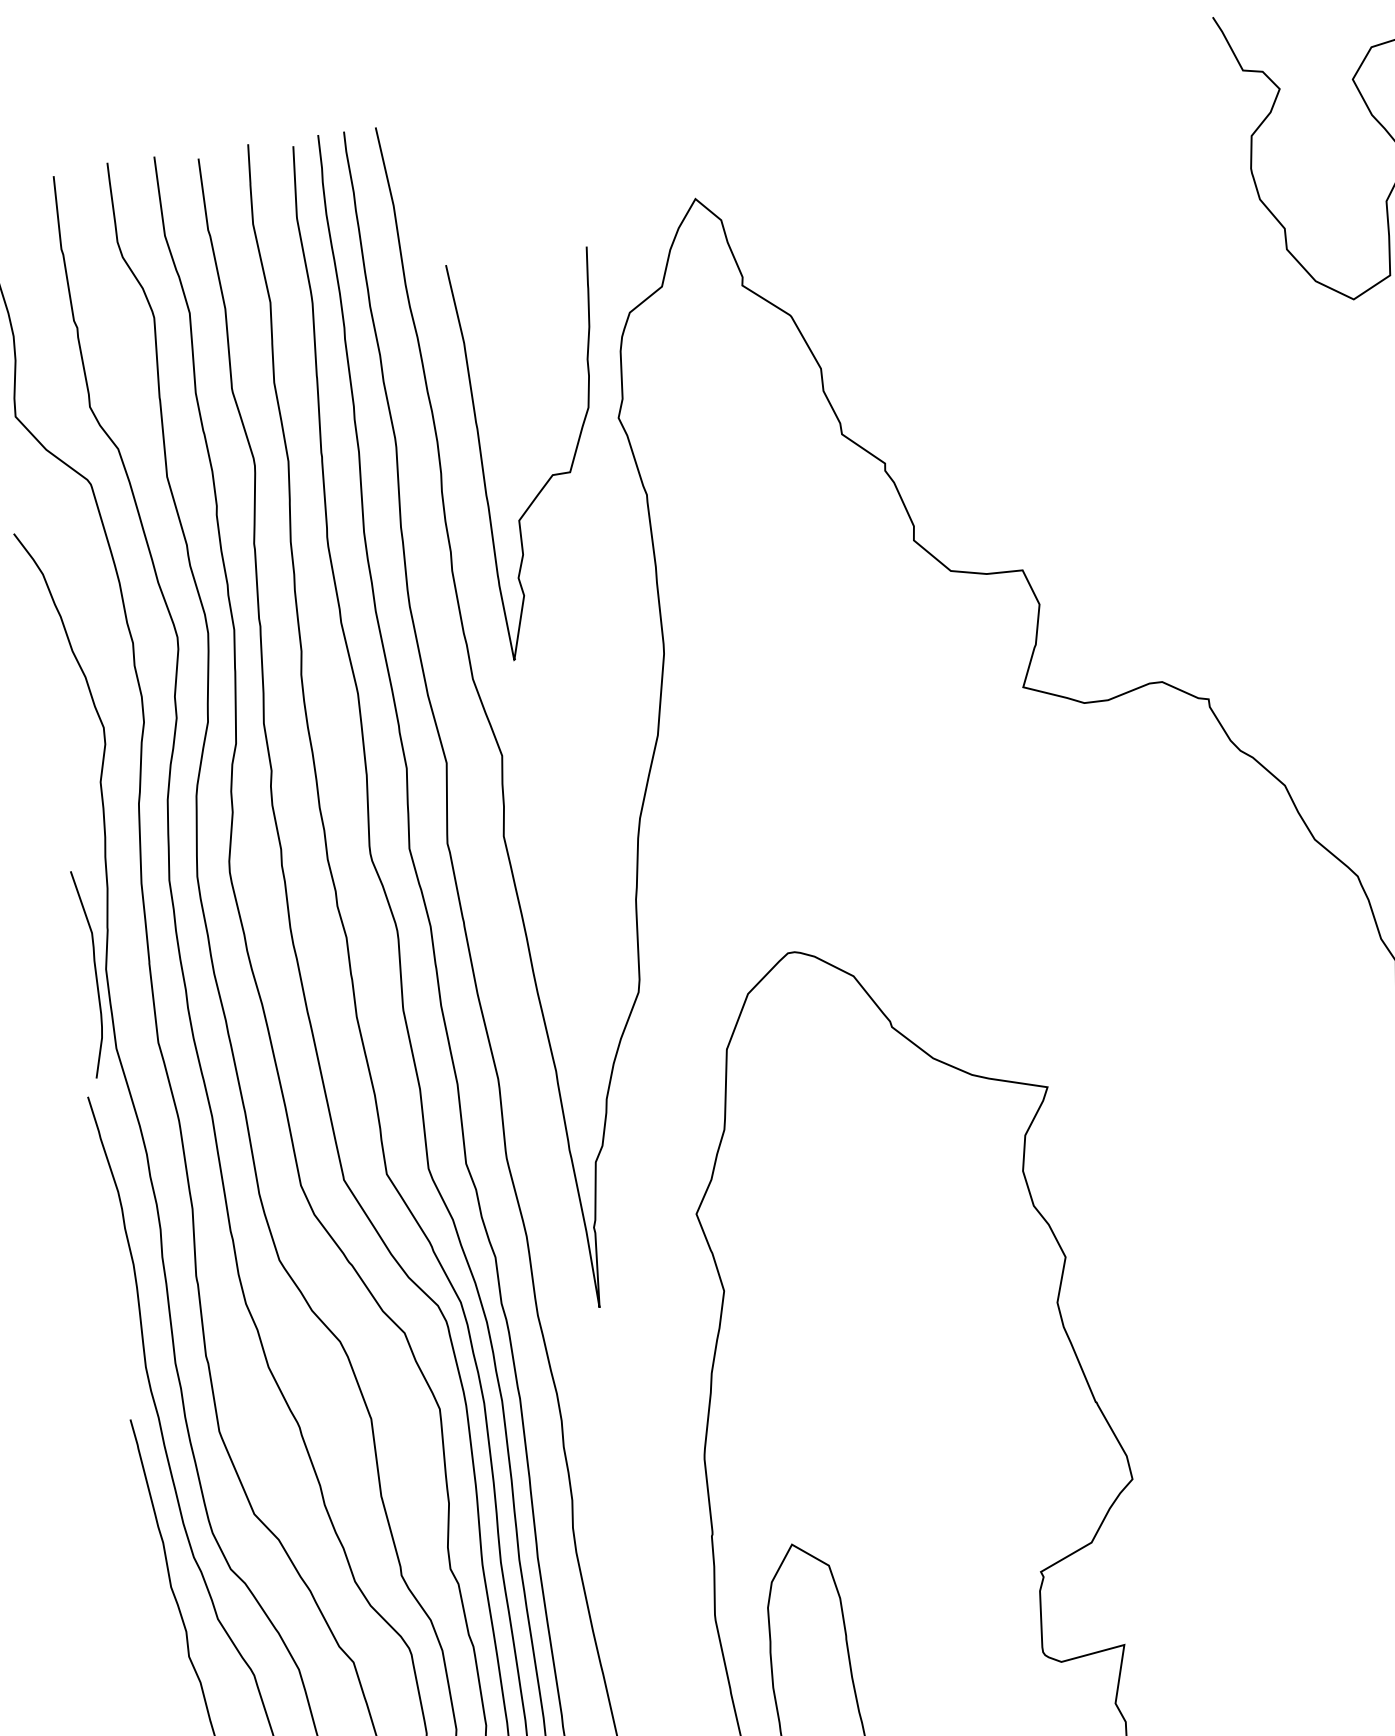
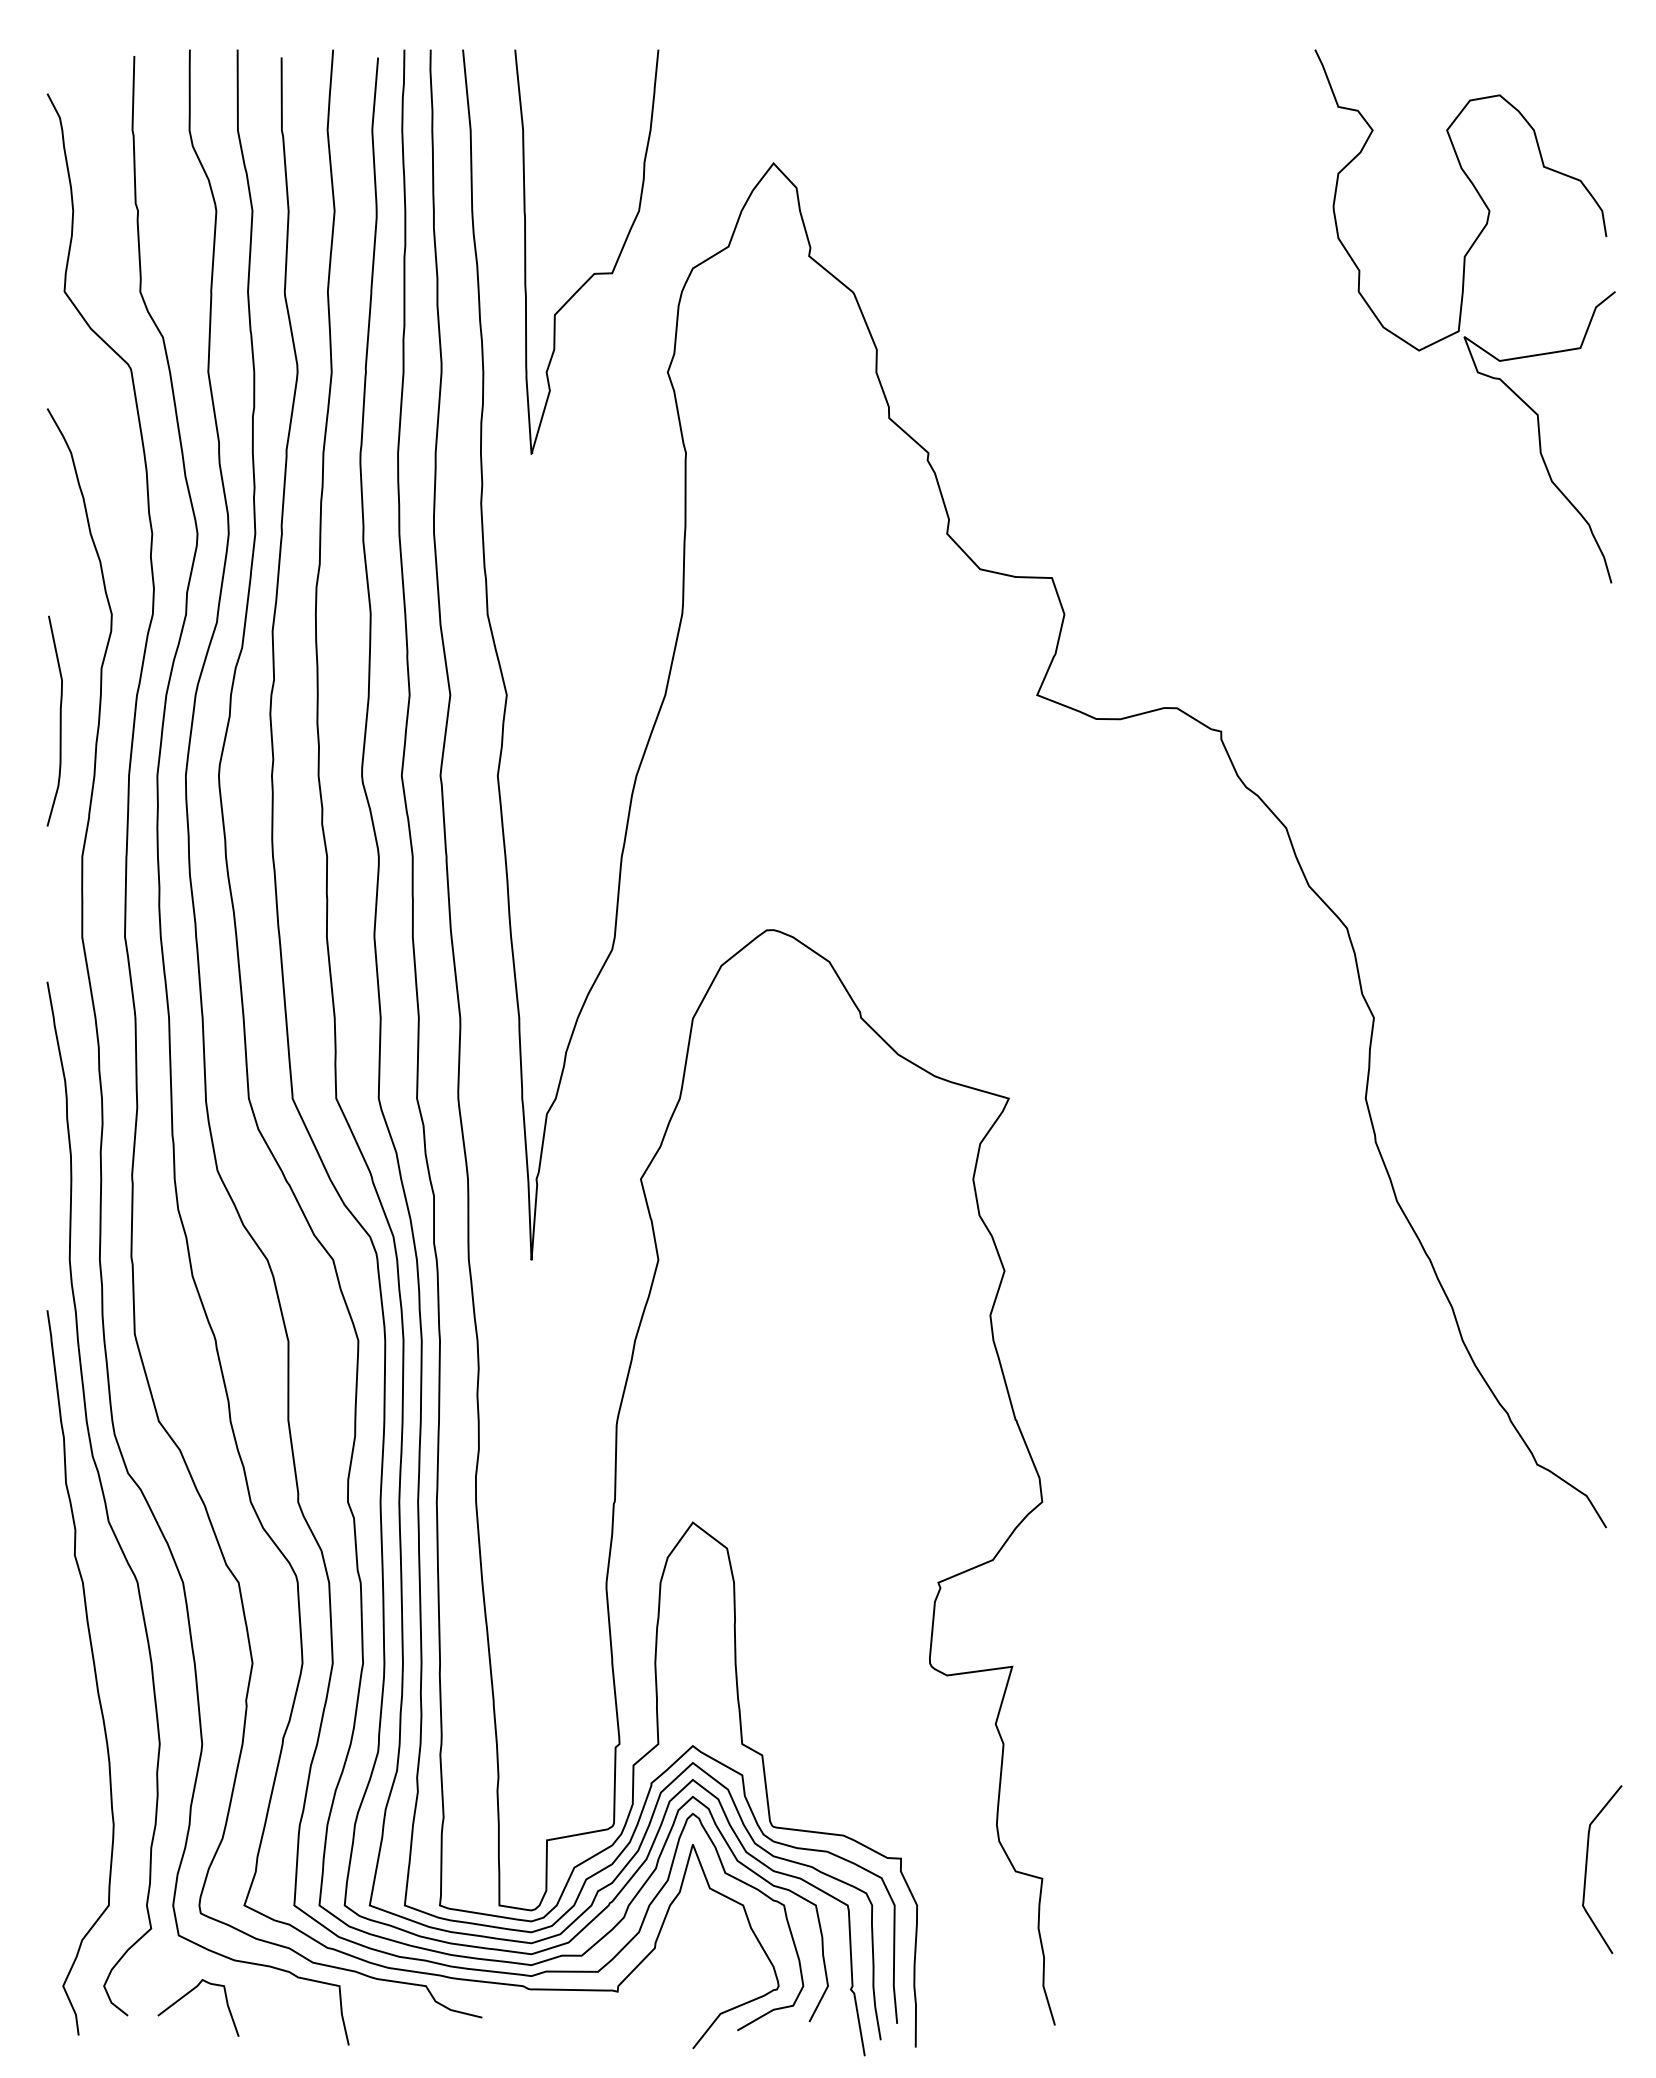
curve: (553, 473) -> (595, 272), moved
curve: (94, 972) -> (59, 720), moved

